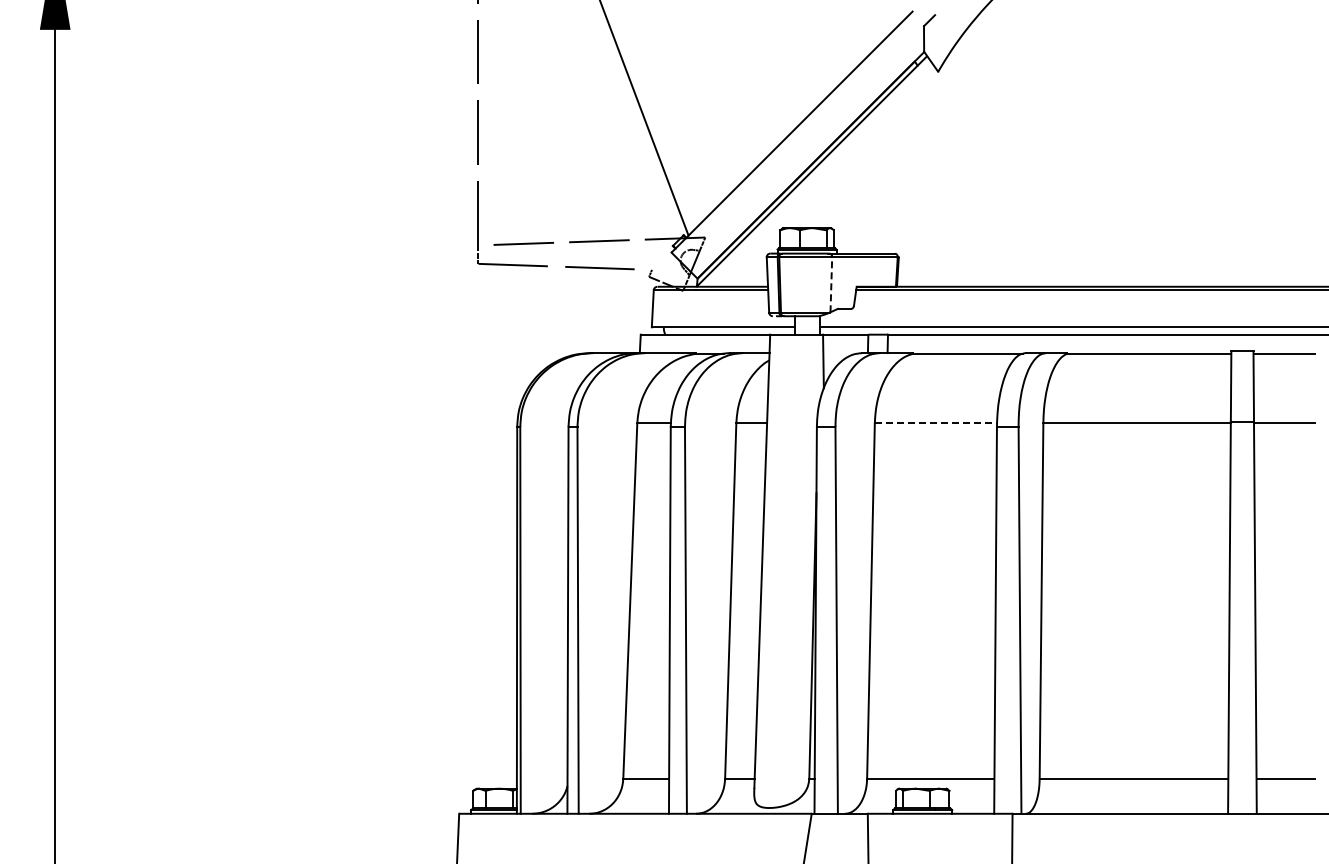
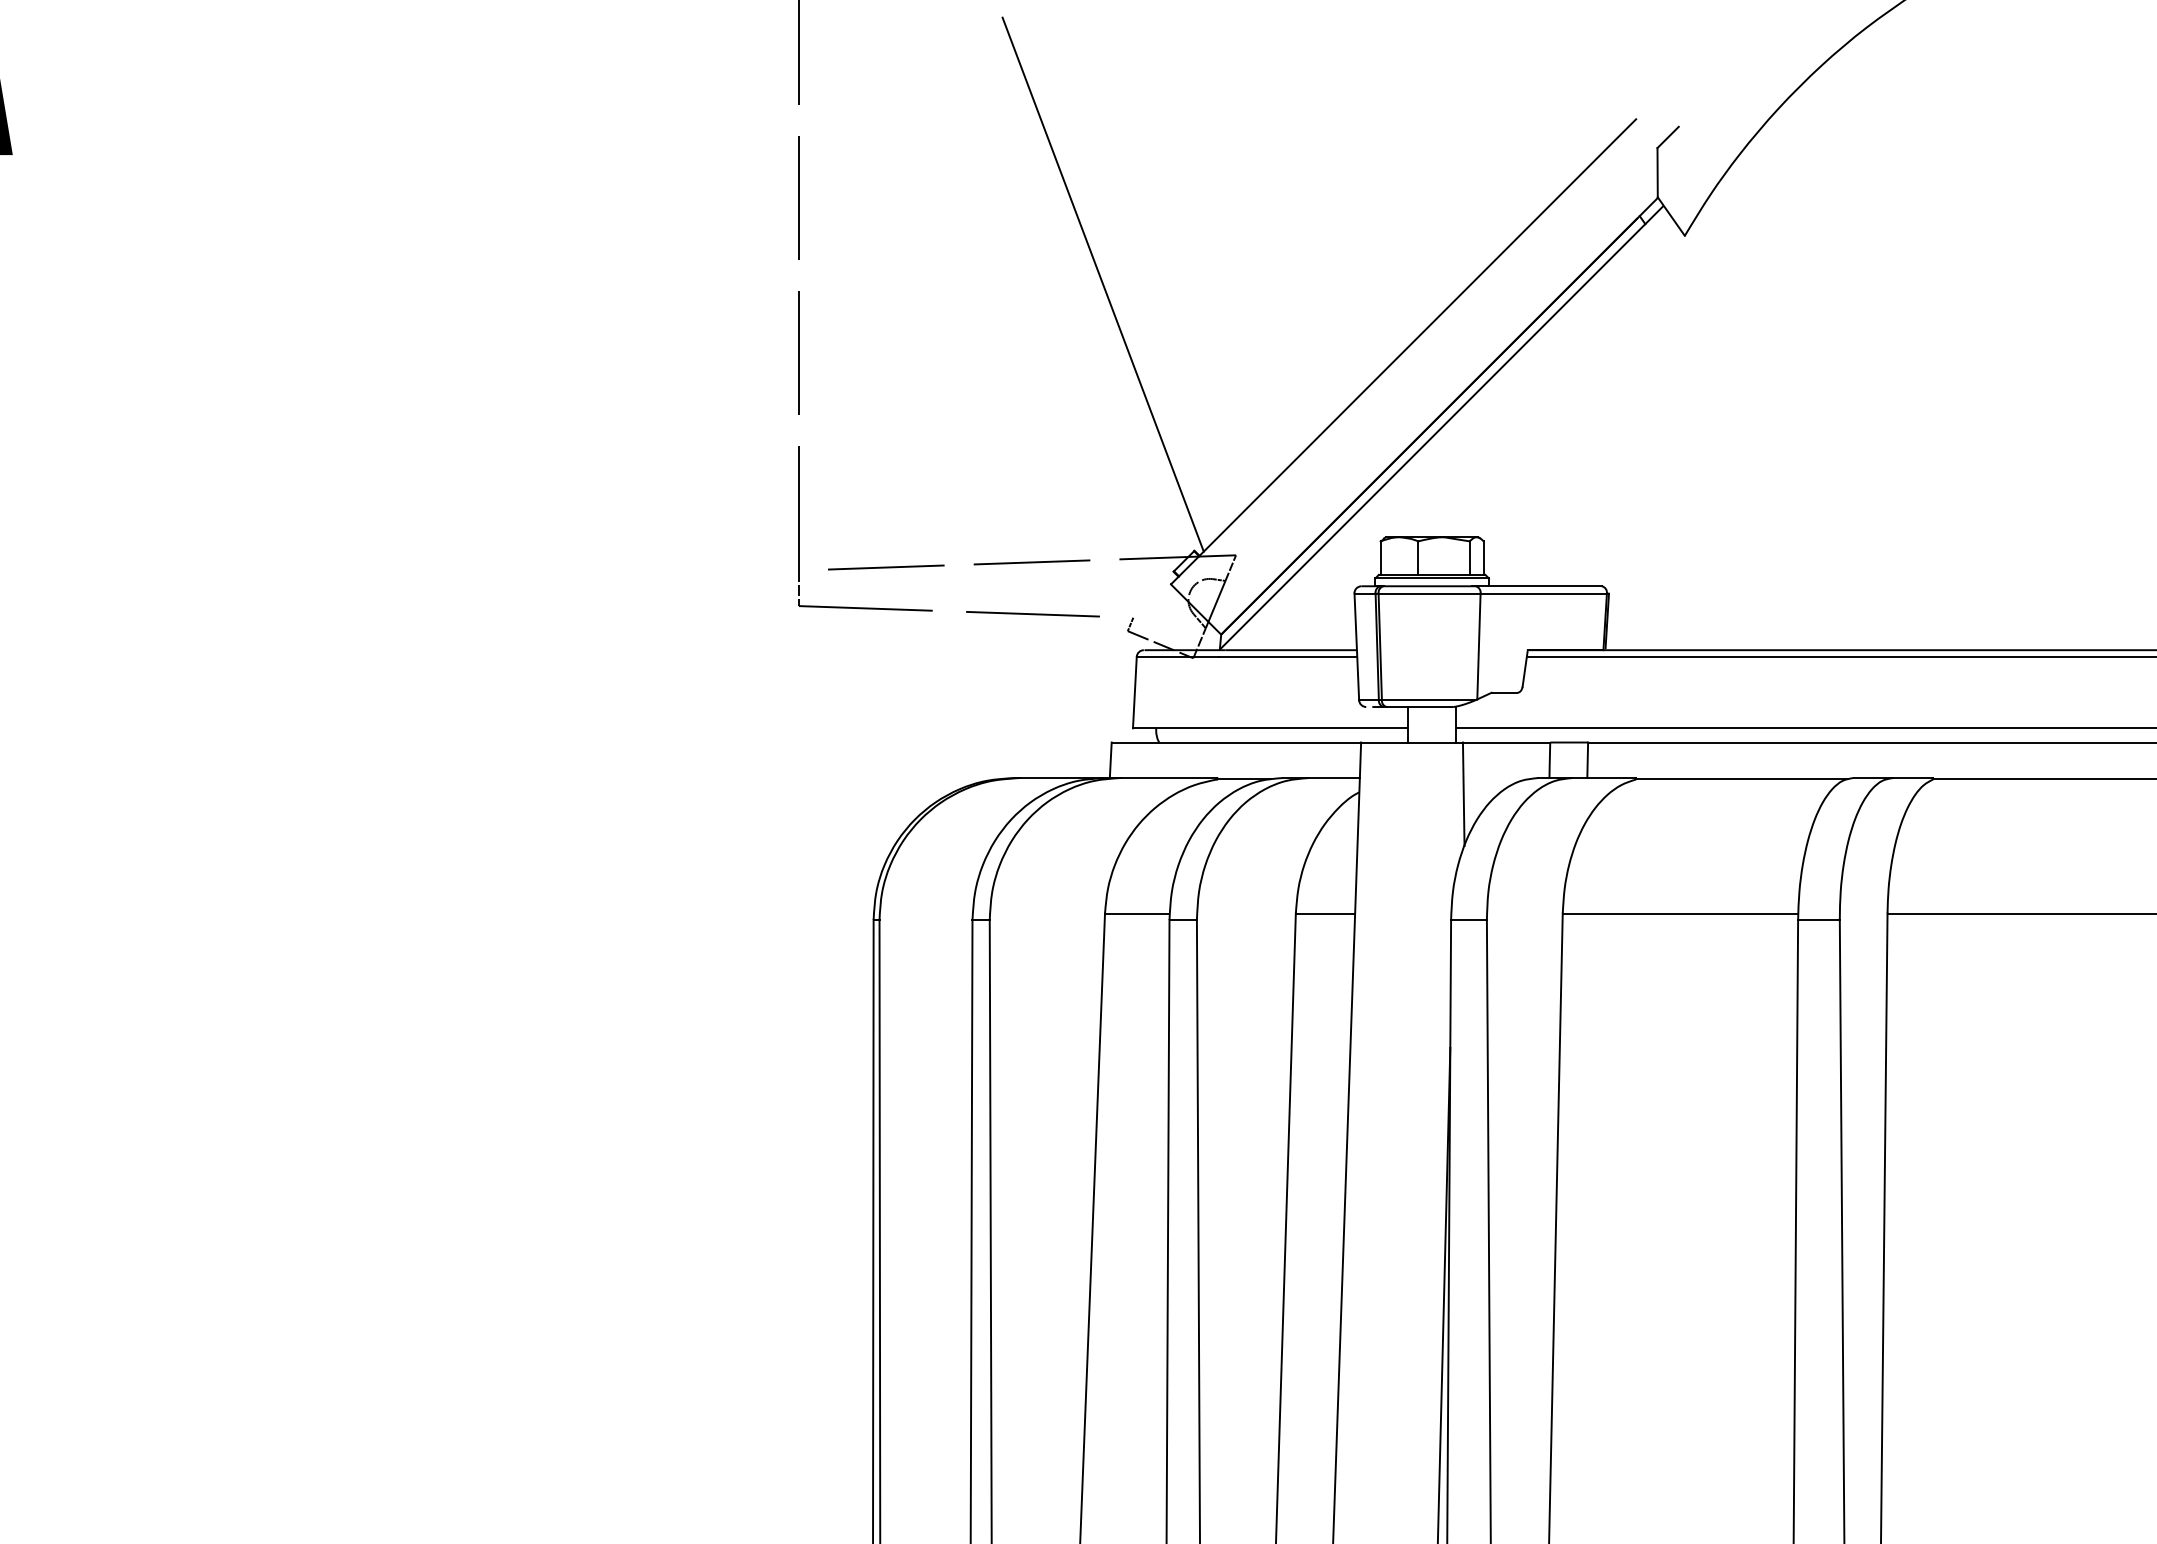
line: (831, 284) -> (1479, 645), dashed -> solid
line: (936, 423) -> (1681, 913), dashed -> solid

